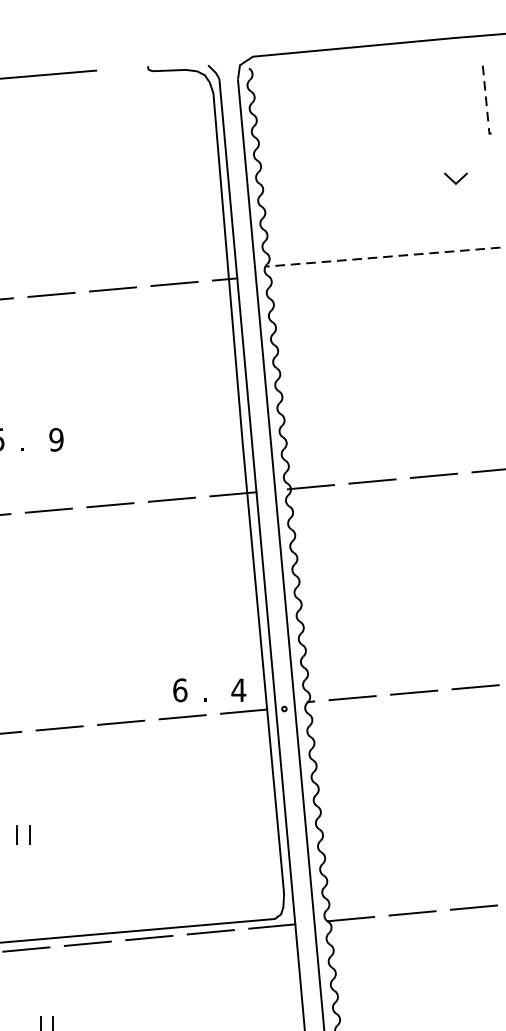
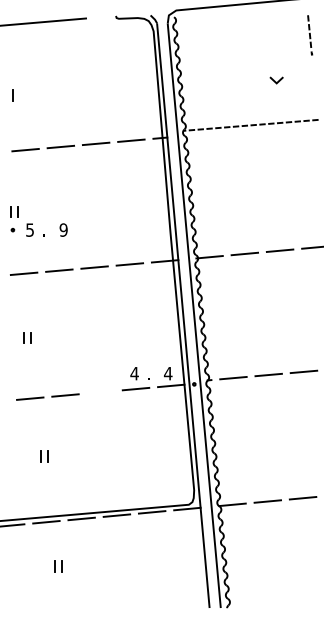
line: (453, 178) -> (275, 80), moved
text: (179, 690) -> (134, 373), 6 -> 4
line: (120, 723) -> (100, 392), removed

